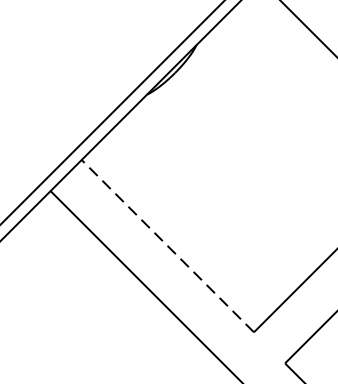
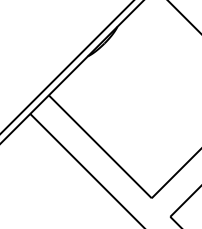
line: (168, 245) -> (100, 146), dashed -> solid

